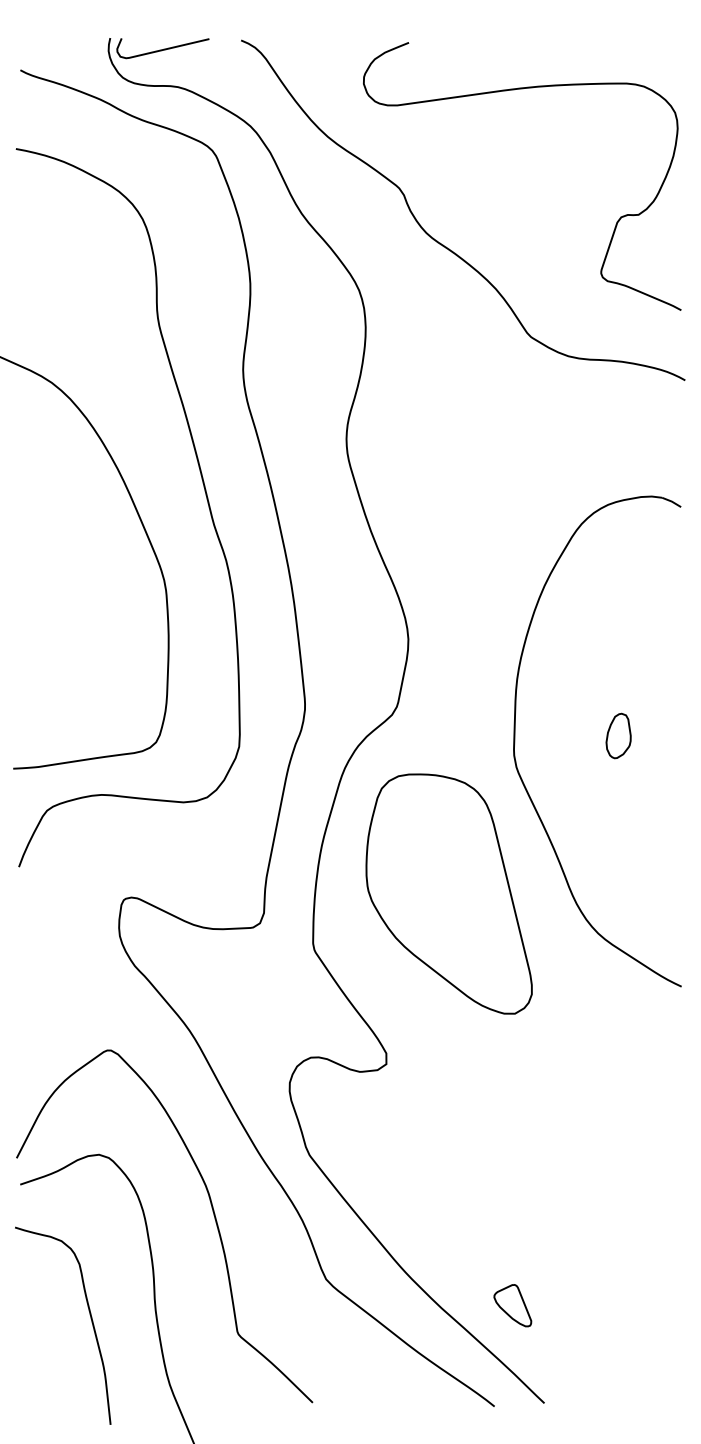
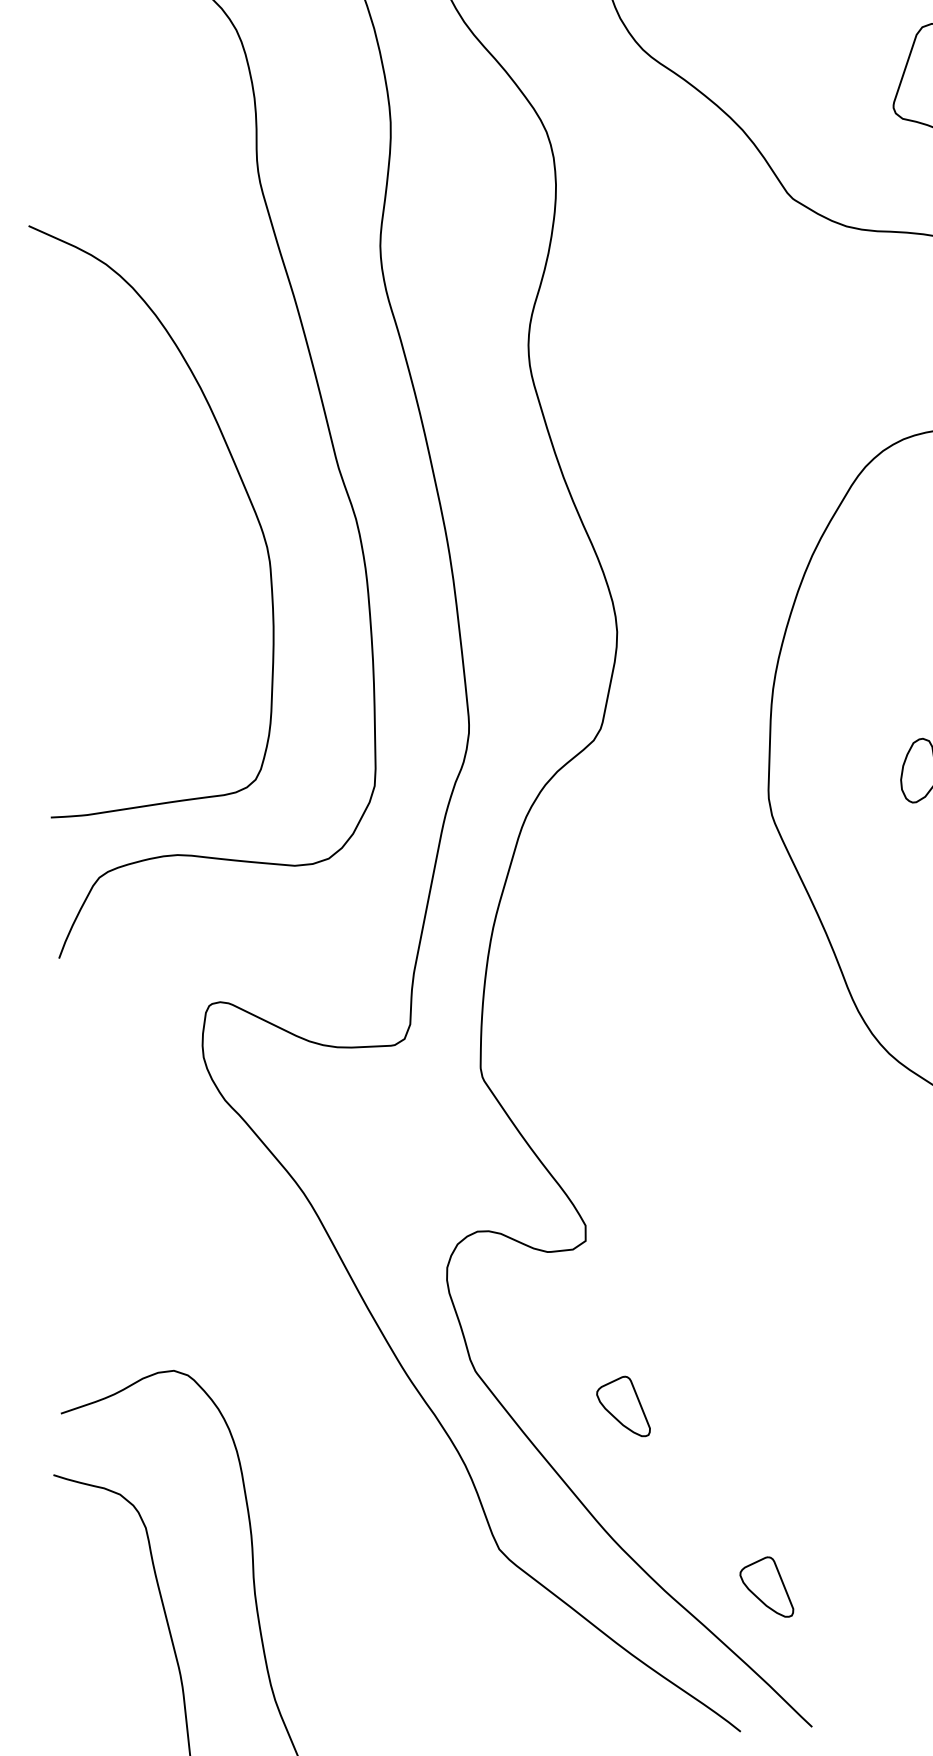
part: (448, 893) -> (674, 996), removed
part: (412, 1179) -> (623, 1406), added
curve: (213, 1215) -> (337, 1457), removed

